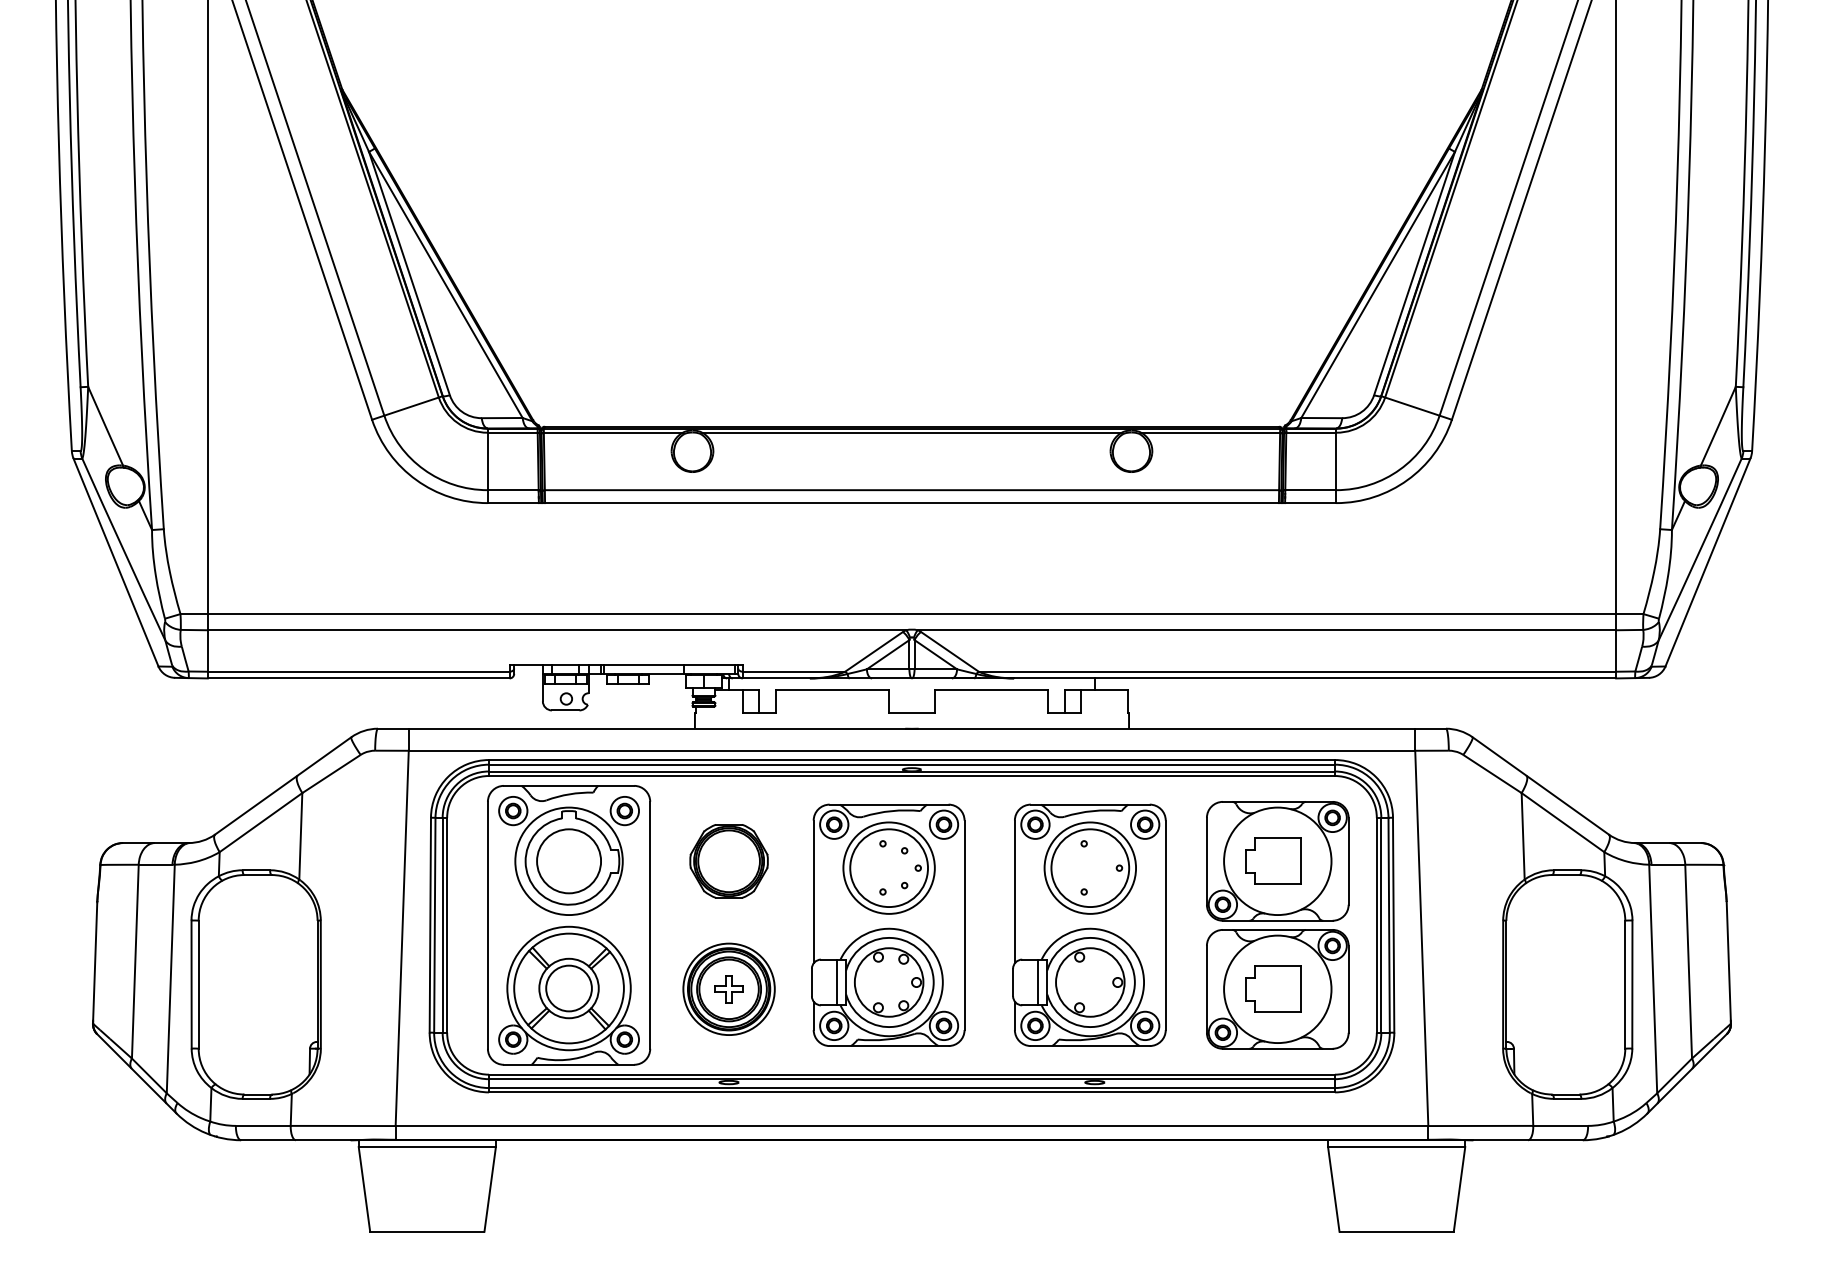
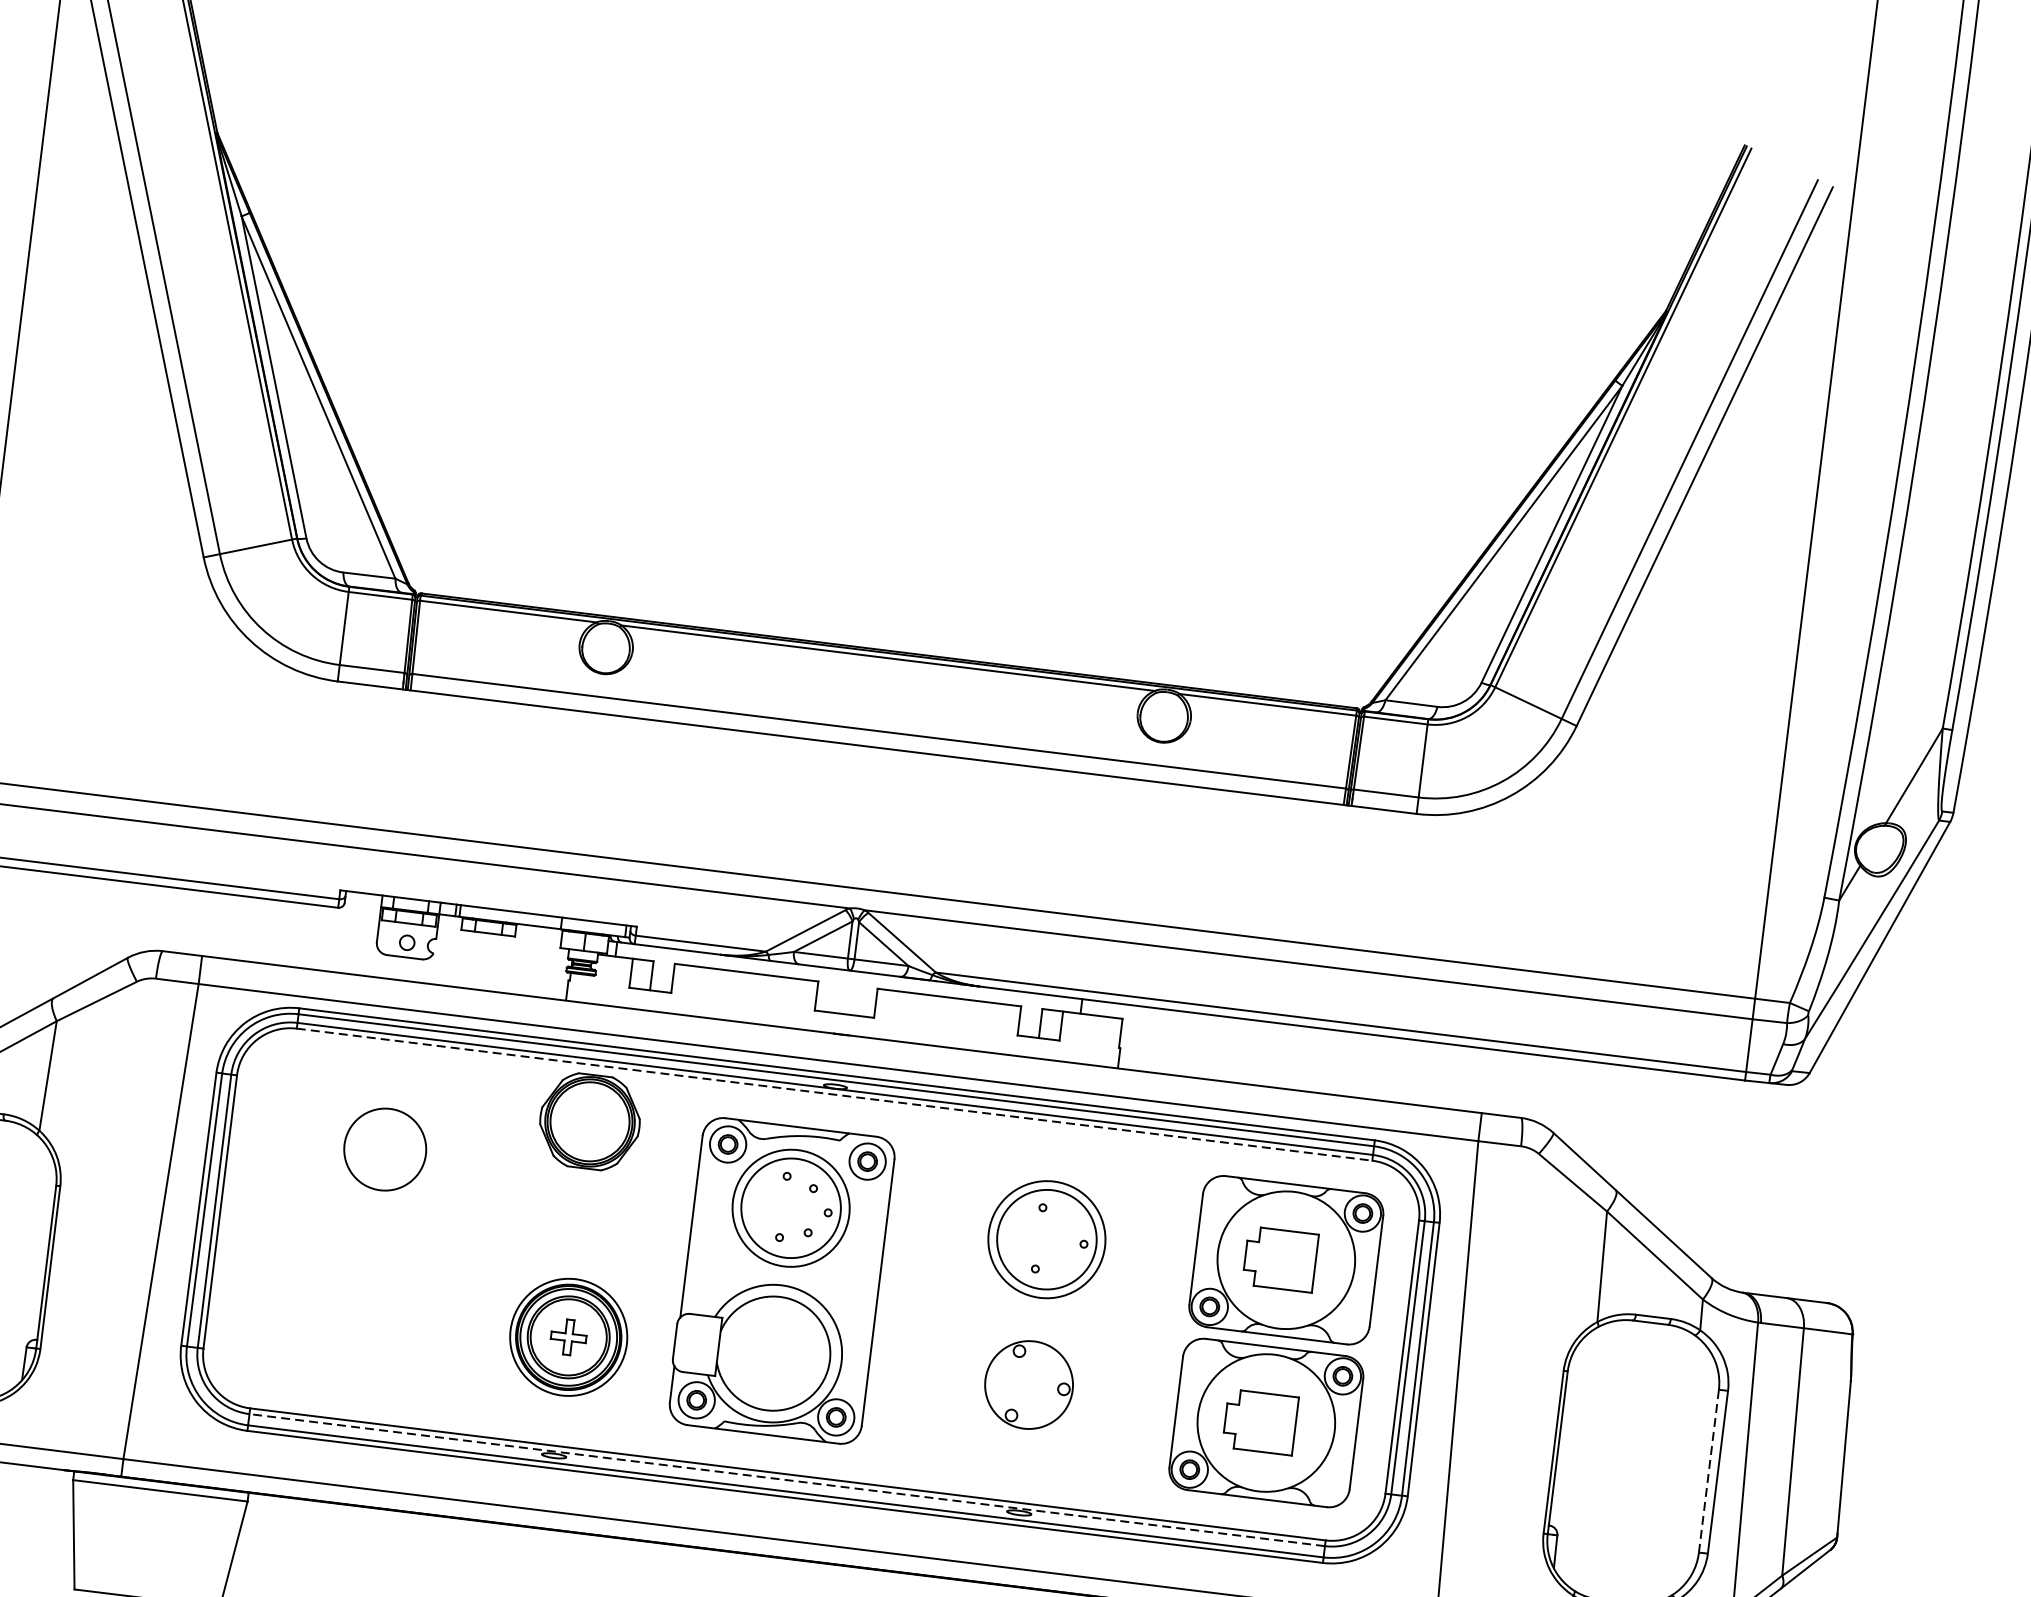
line: (911, 776) -> (833, 1095), solid -> dashed
part: (728, 861) -> (589, 1121), moved
part: (1089, 924) -> (1037, 1311), removed
part: (569, 925) -> (375, 1231), removed
line: (837, 982) -> (707, 1345), removed
part: (889, 982) -> (773, 1353), removed
line: (1625, 985) -> (1709, 1472), solid -> dashed
line: (911, 1079) -> (786, 1480), solid -> dashed

